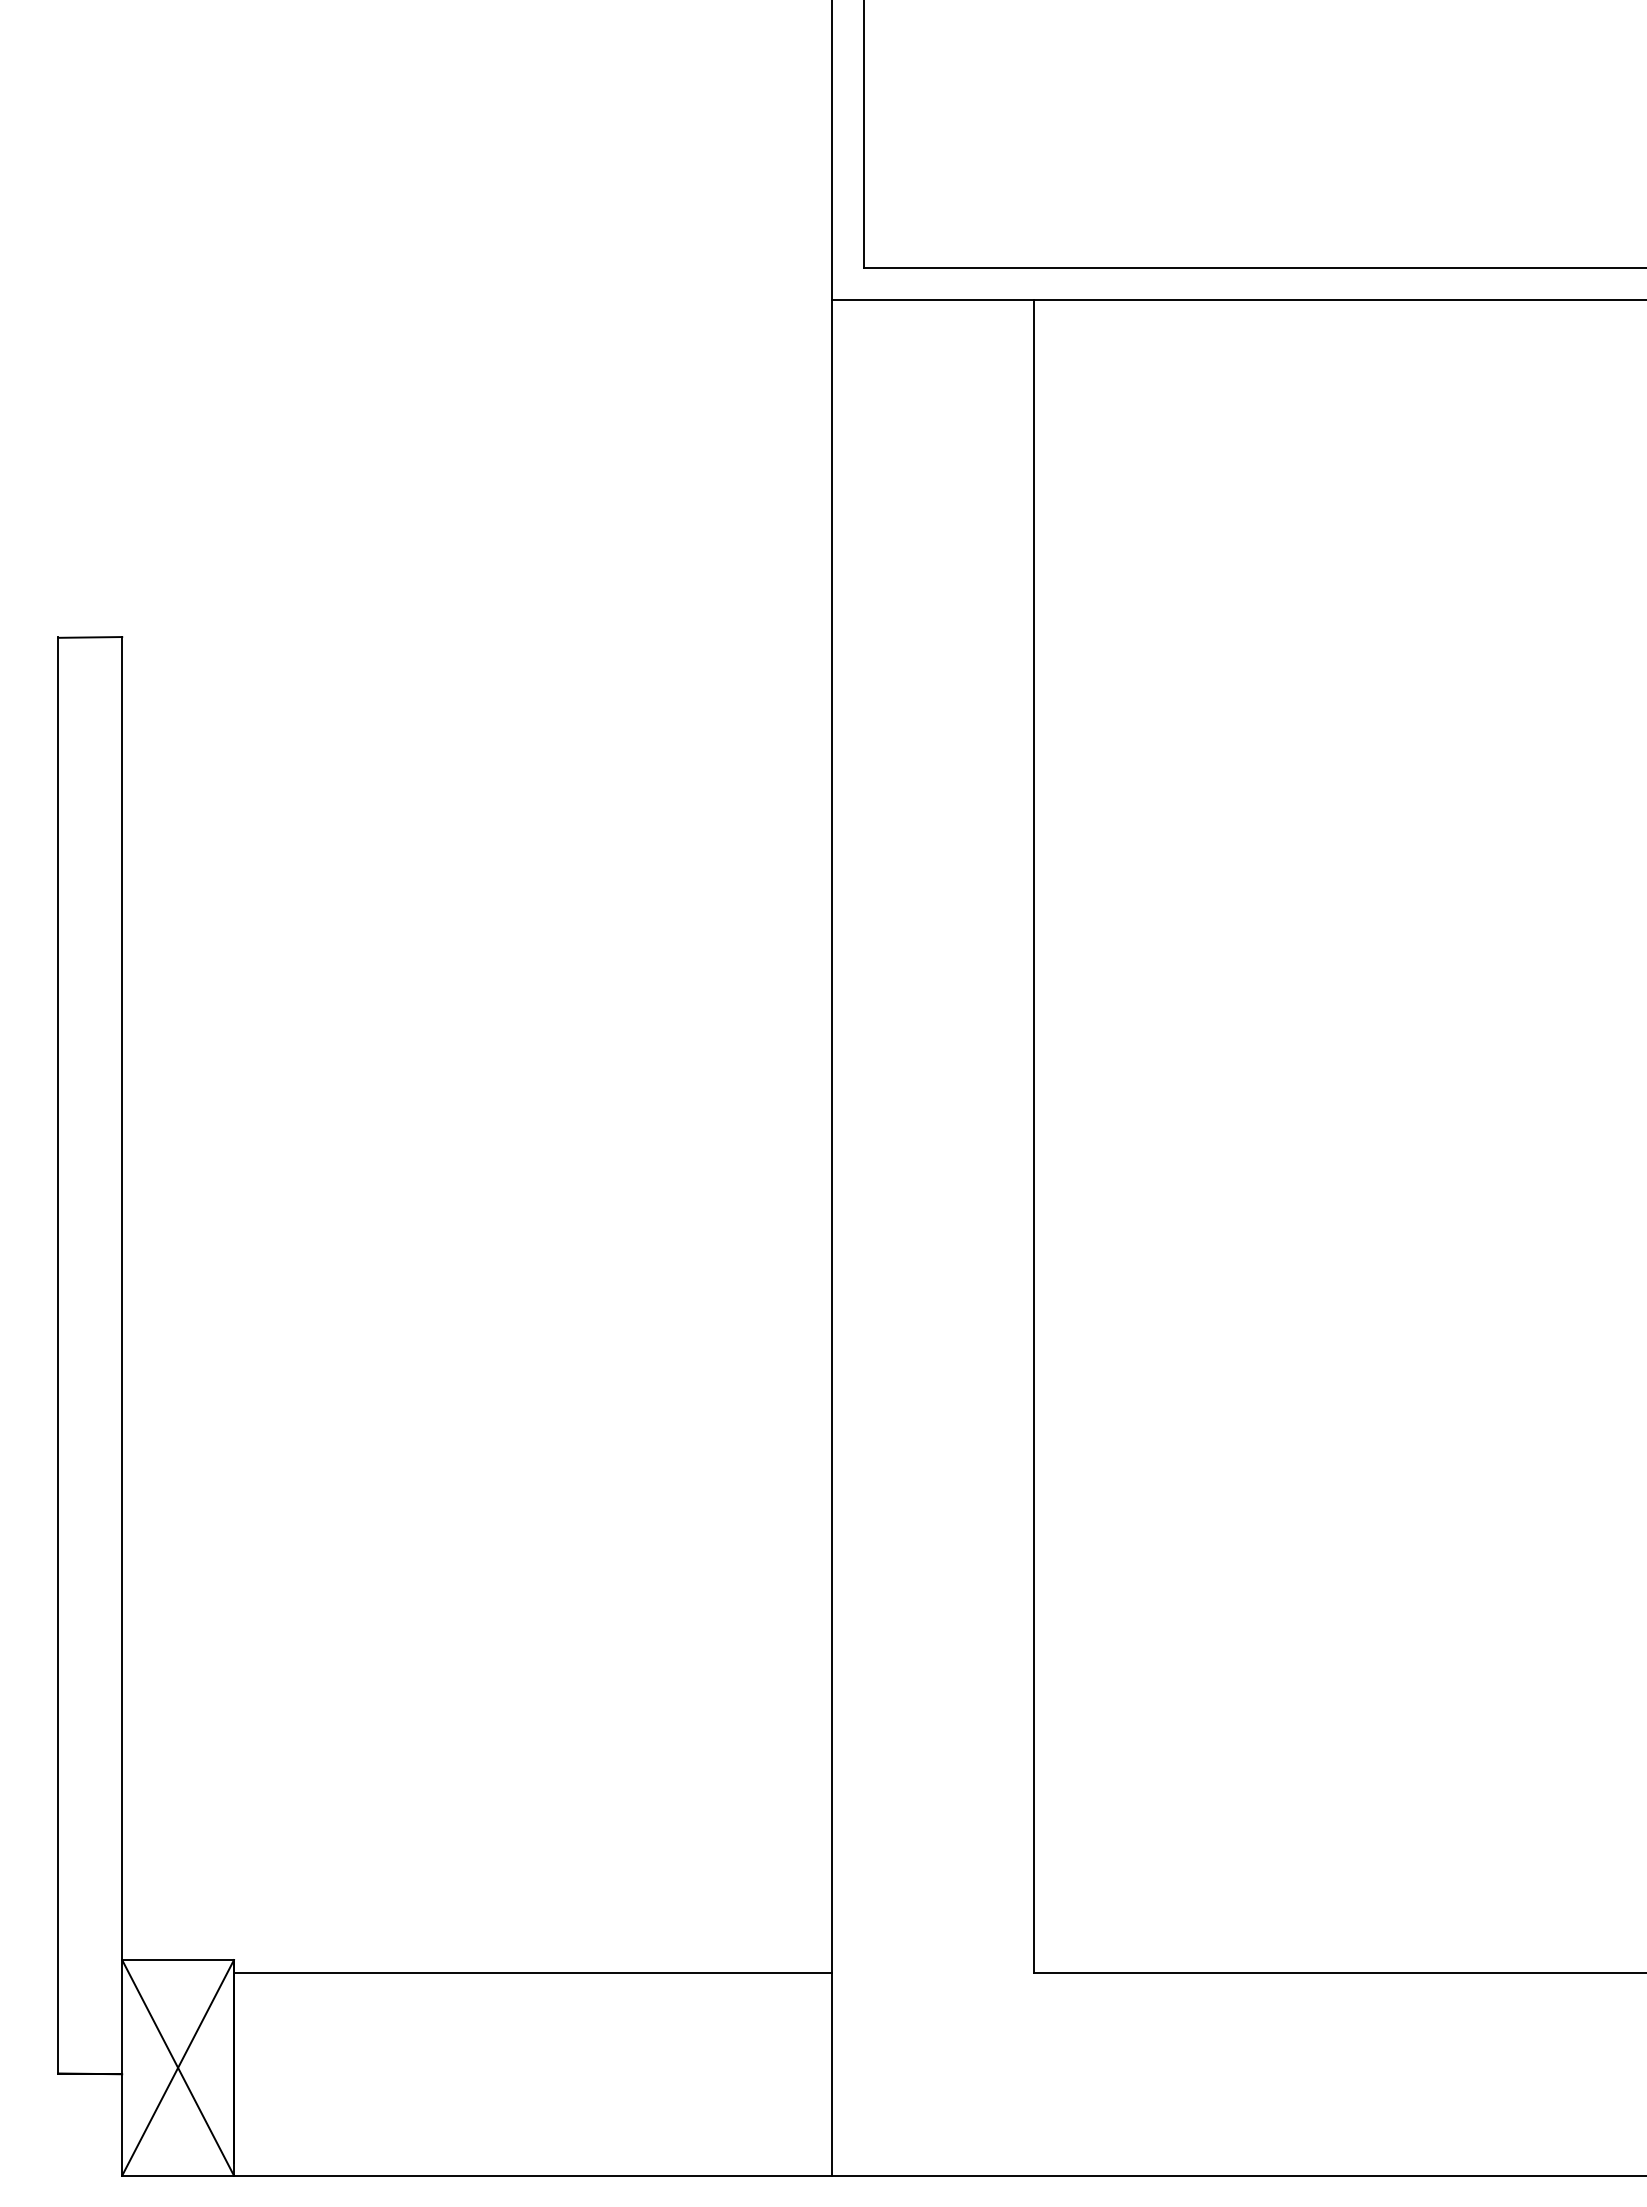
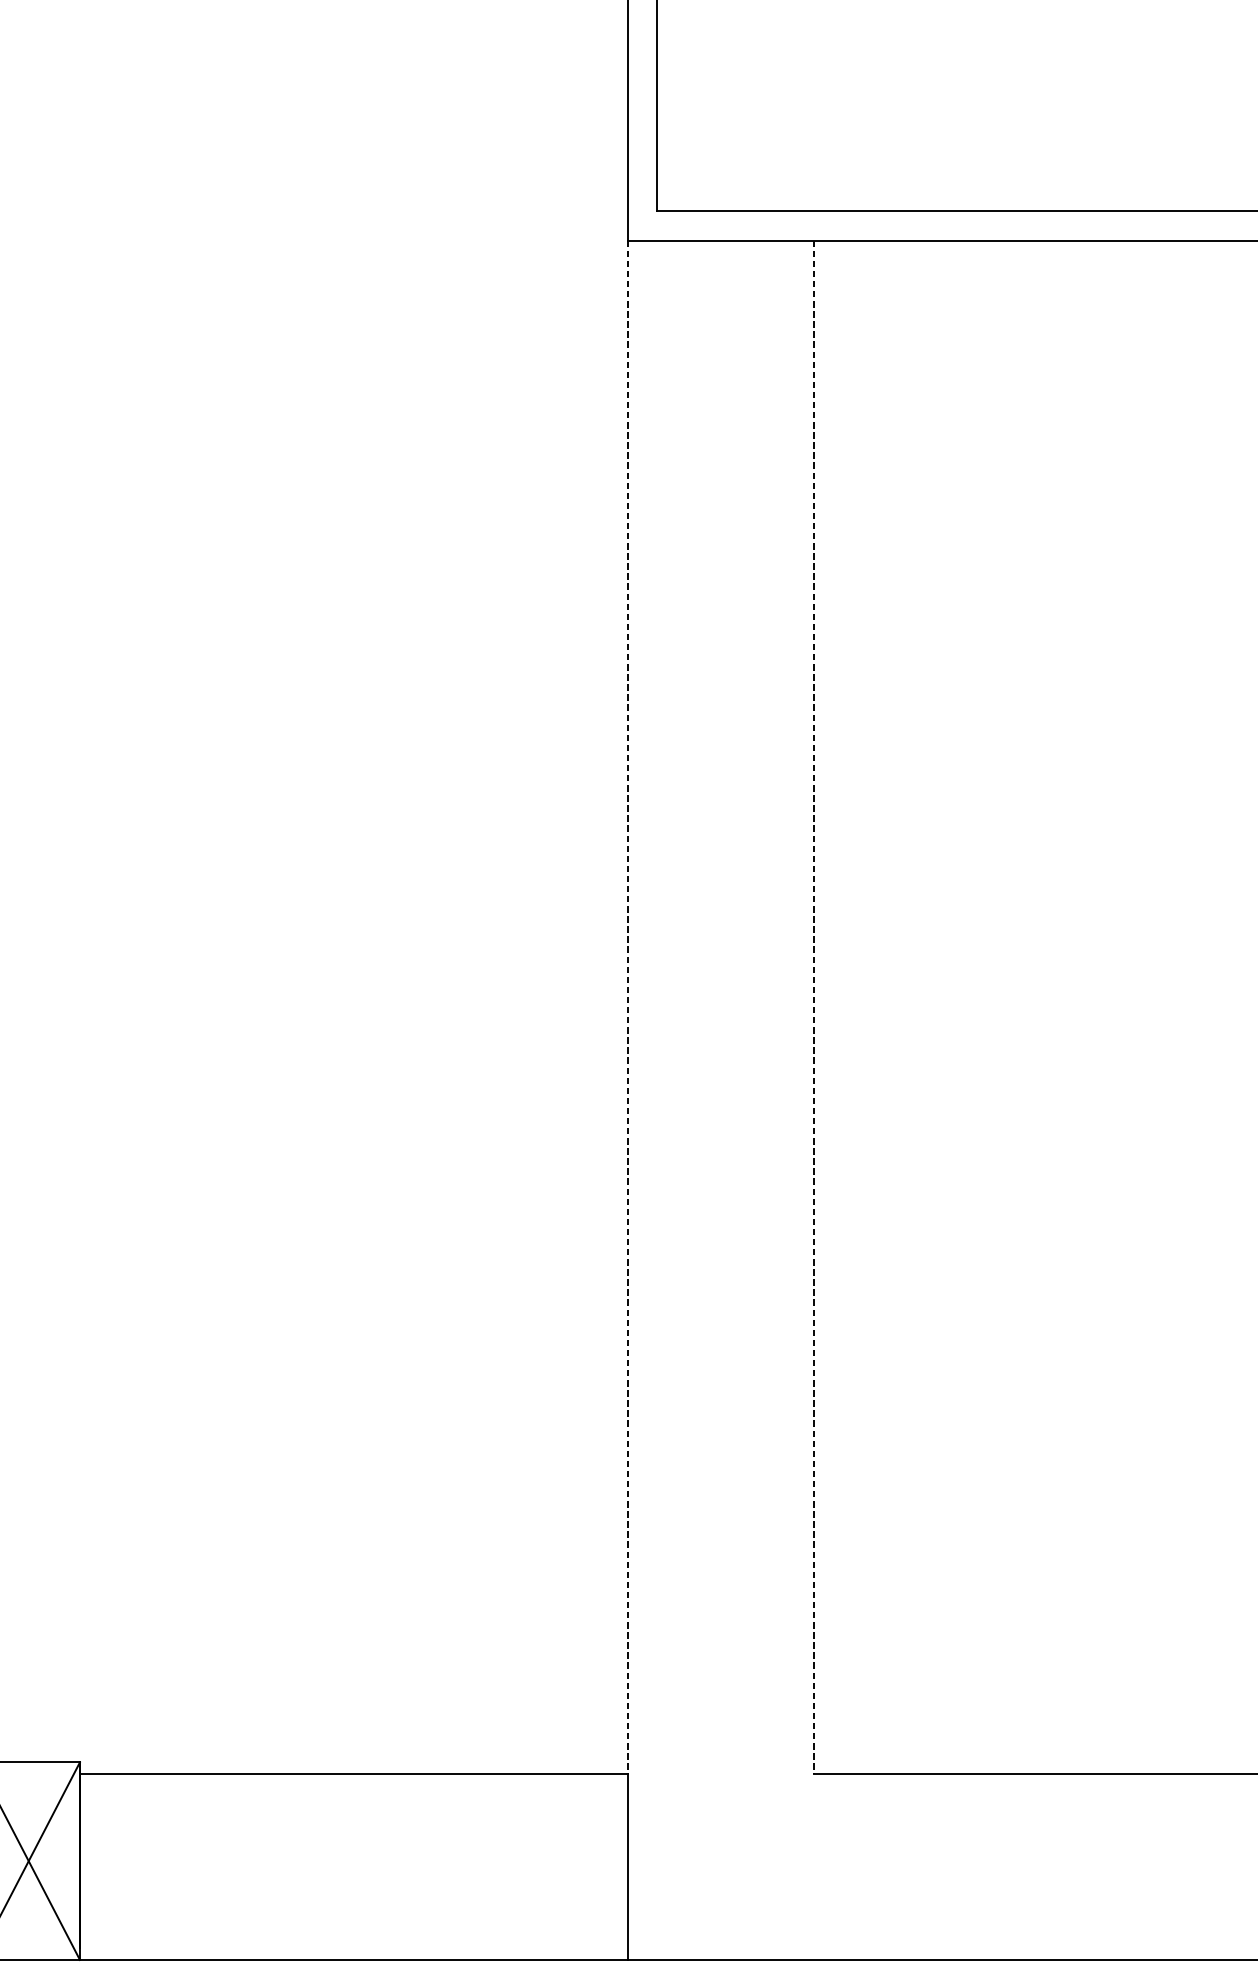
line: (831, 1136) -> (627, 1007), solid -> dashed
line: (1034, 1136) -> (813, 1007), solid -> dashed

